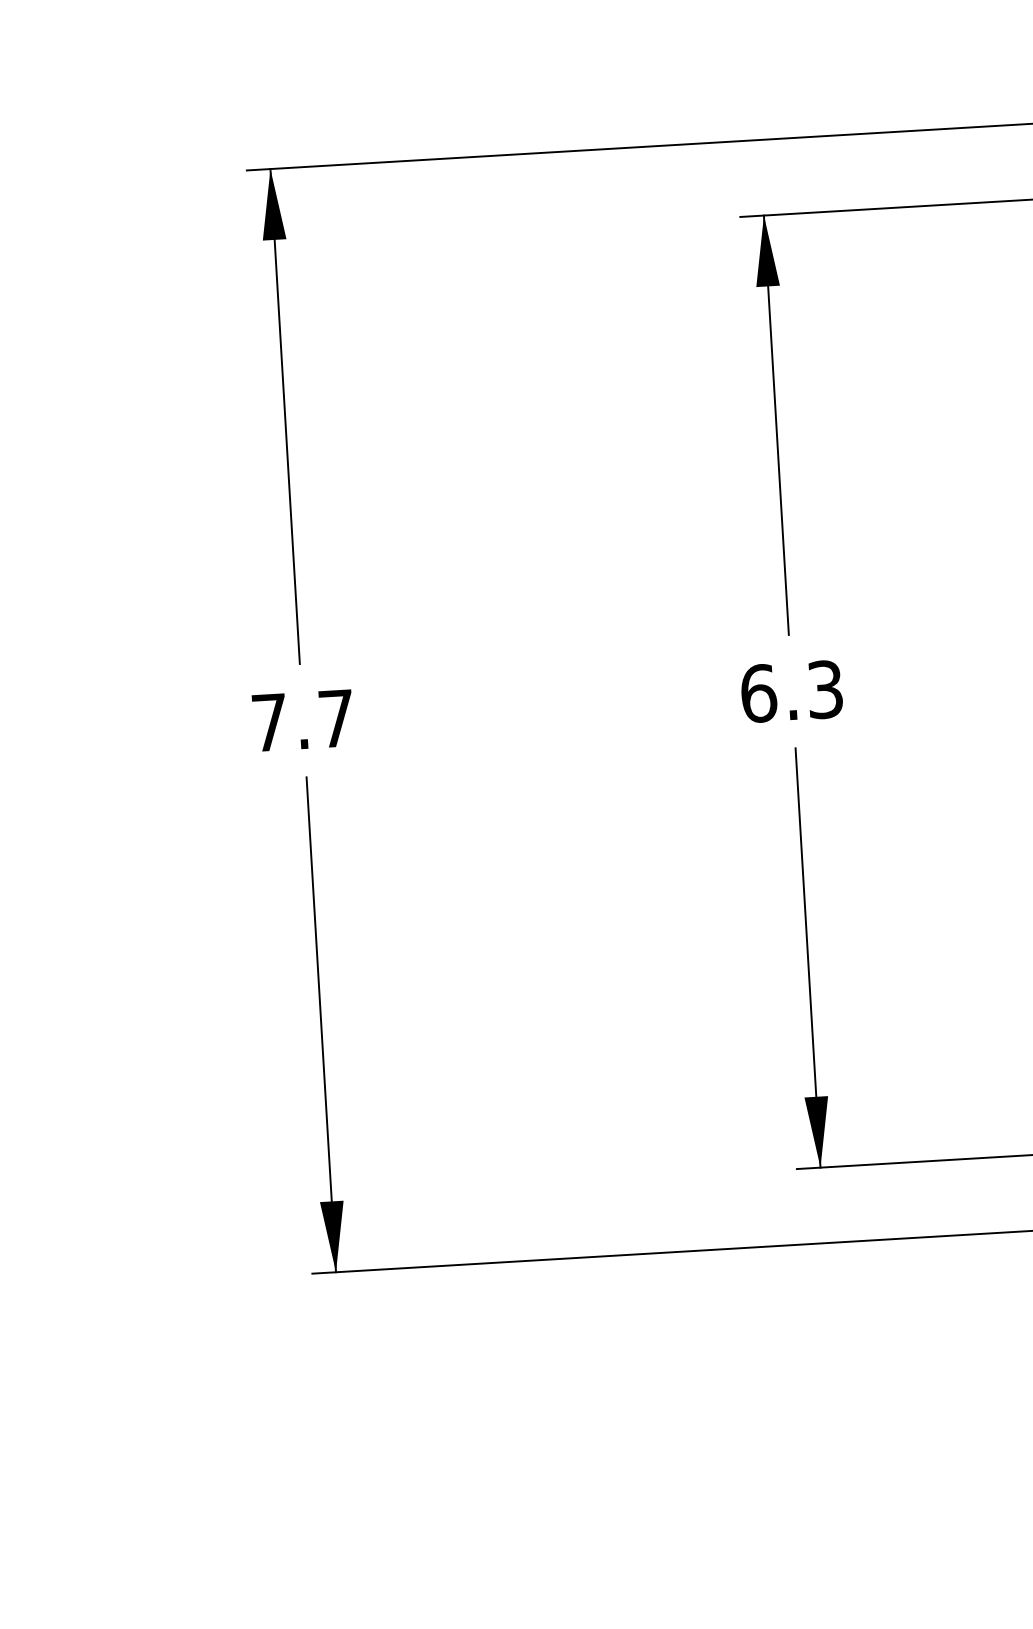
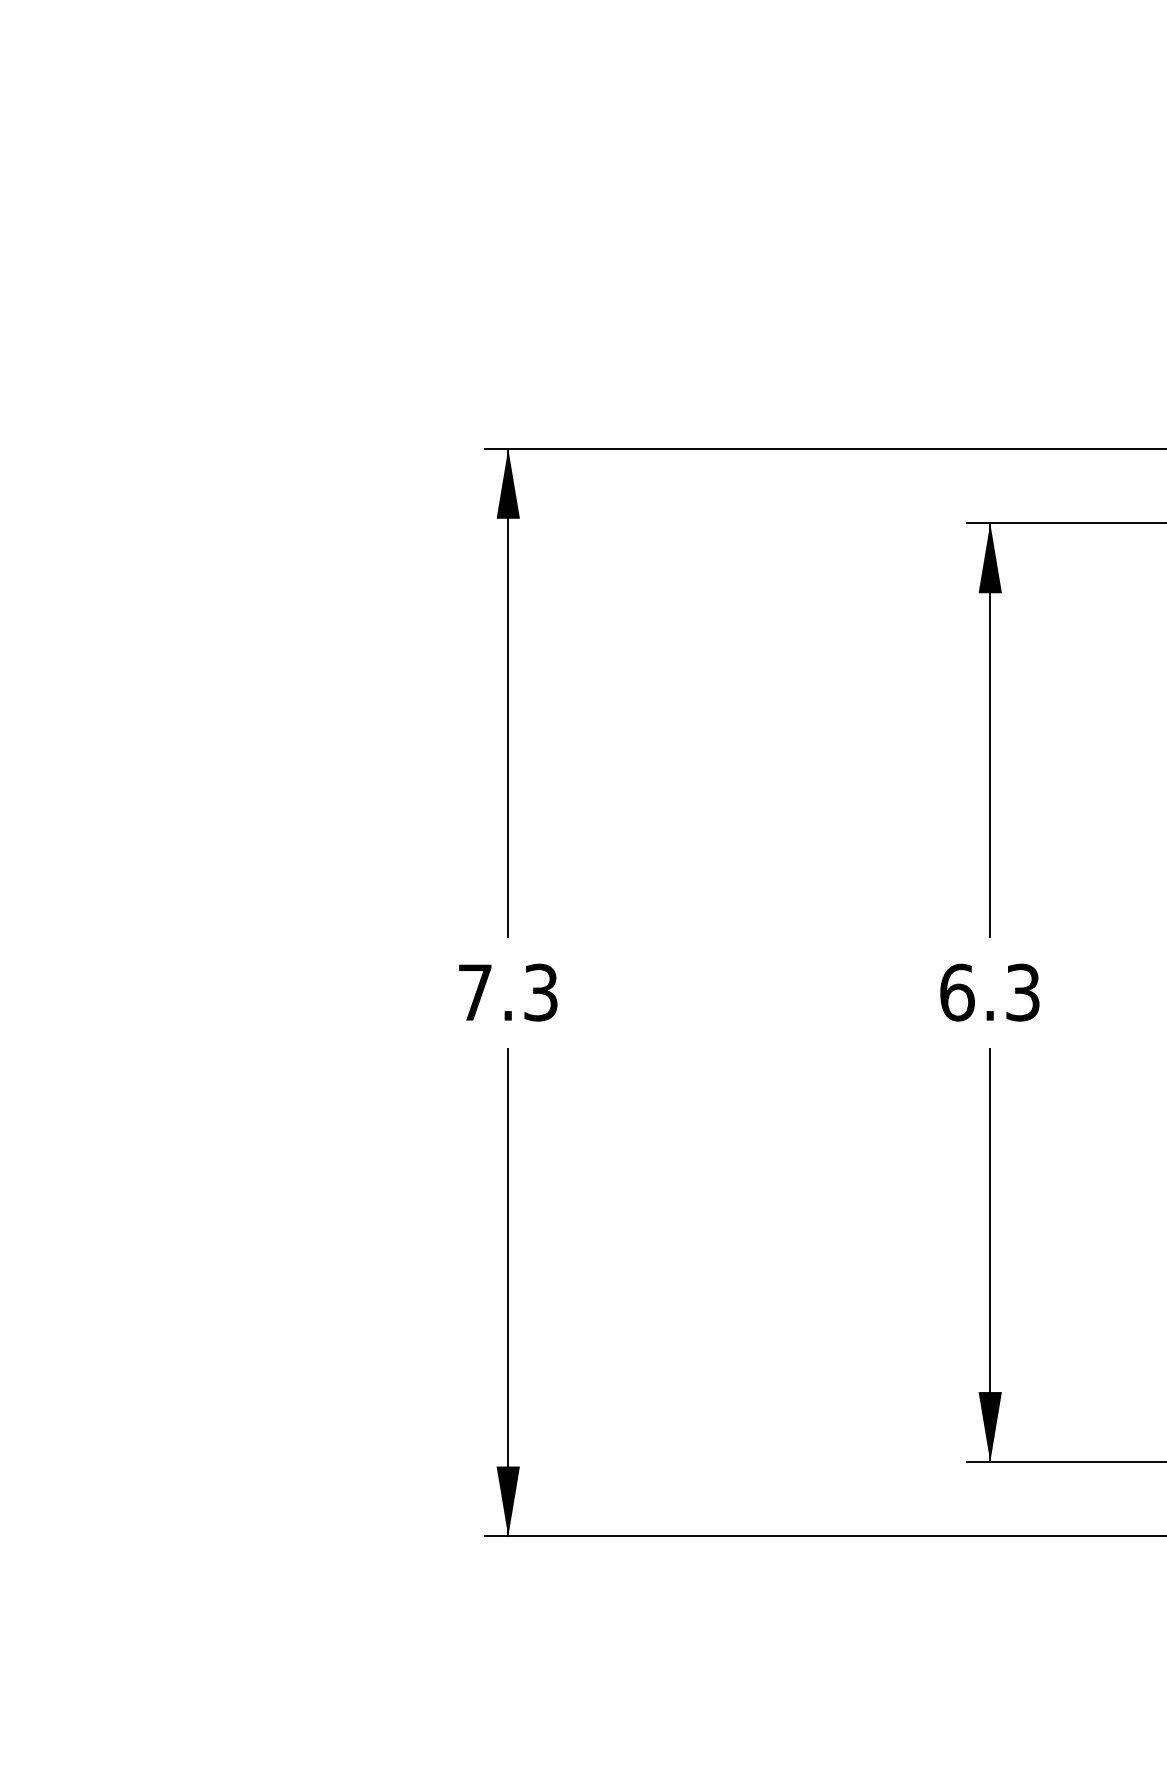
text: (335, 718) -> (540, 992), 7.7 -> 7.3

